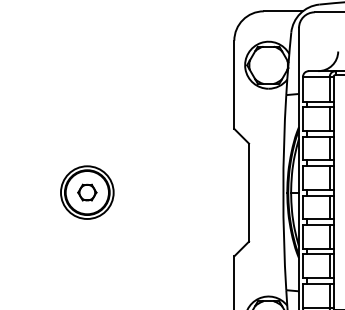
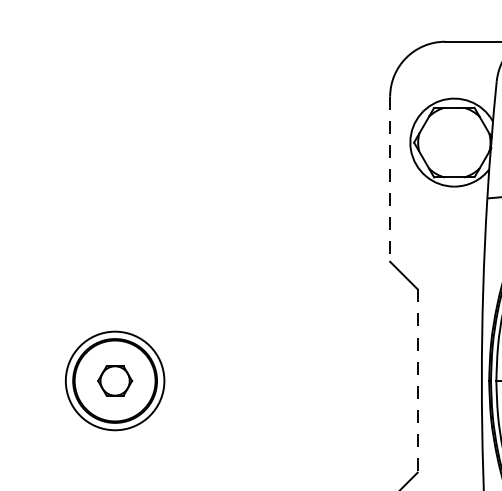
line: (234, 85) -> (390, 180), solid -> dashed
line: (249, 193) -> (418, 382), solid -> dashed

